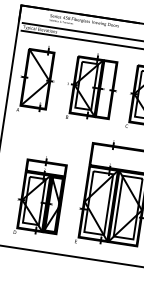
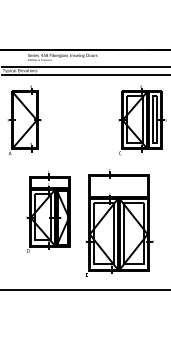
part: (92, 87) -> (80, 120), removed
part: (40, 196) -> (48, 211), moved

